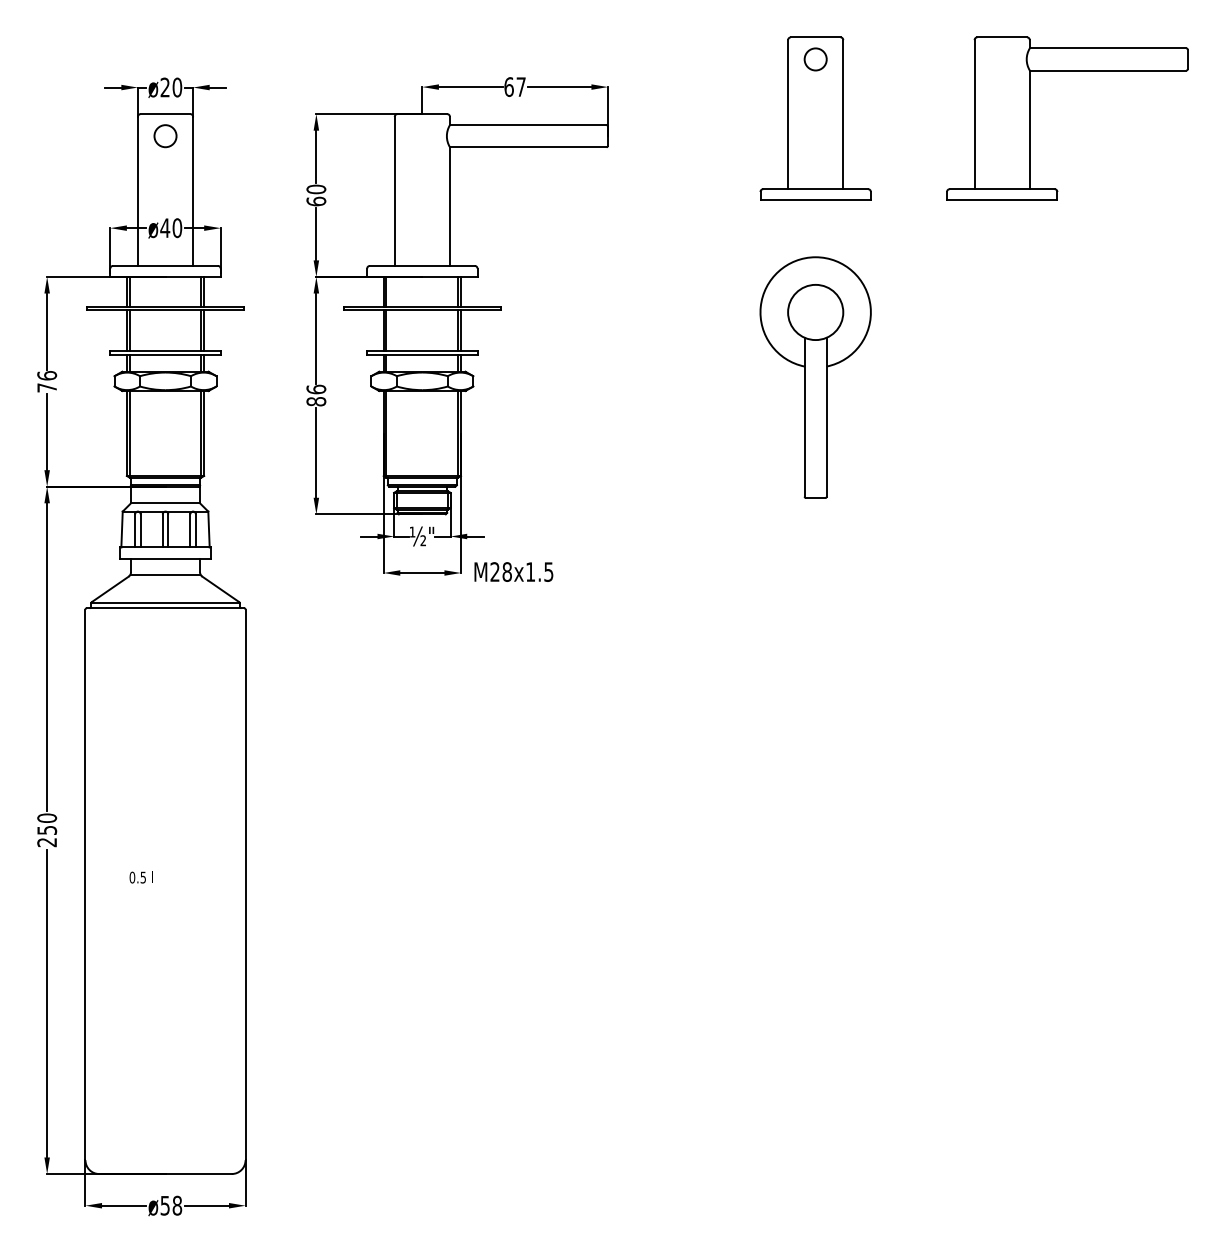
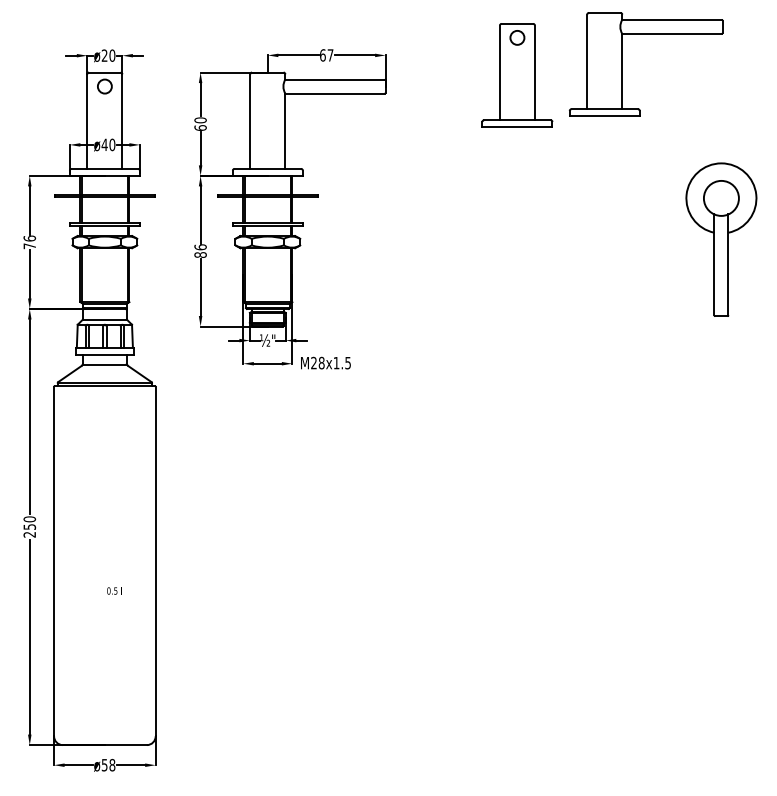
part: (1030, 118) -> (622, 64), moved
part: (815, 377) -> (721, 239), moved
text: (141, 876) -> (114, 590), moved

